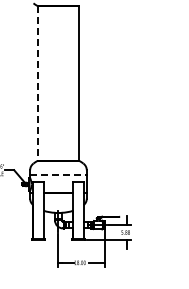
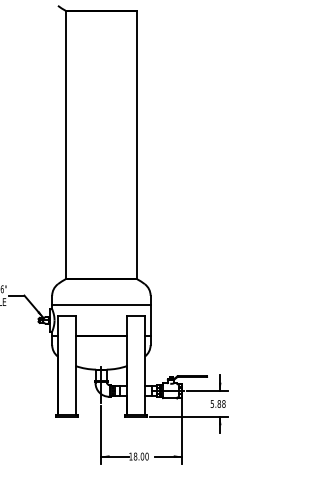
line: (37, 83) -> (64, 145), dashed -> solid
line: (58, 175) -> (101, 304), dashed -> solid

